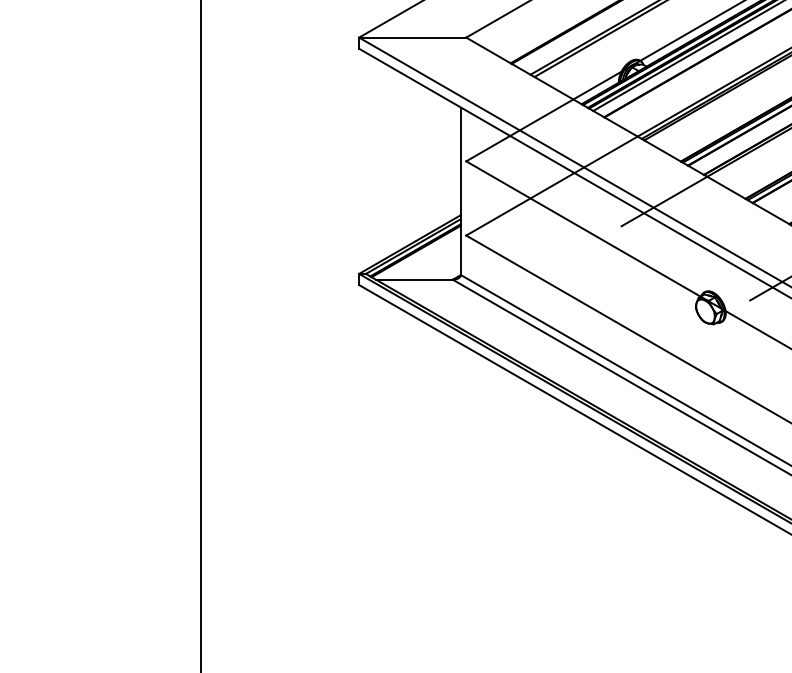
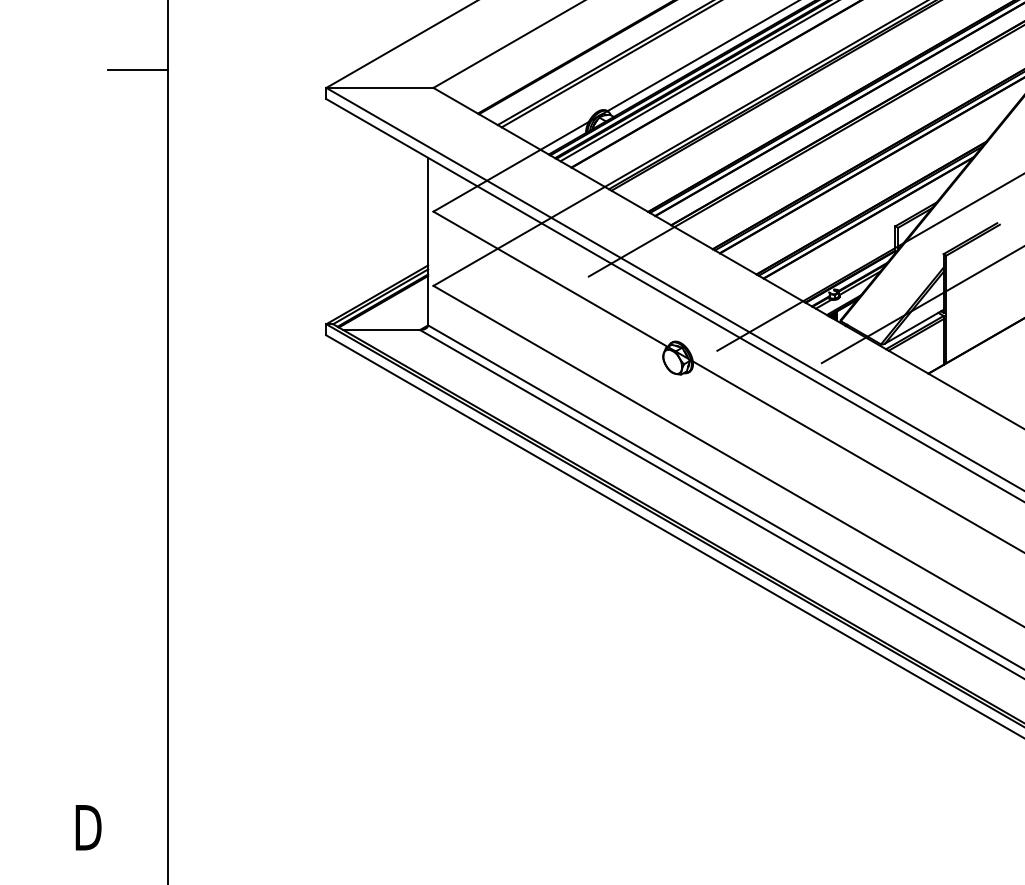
line: (170, 20) -> (137, 70), added

